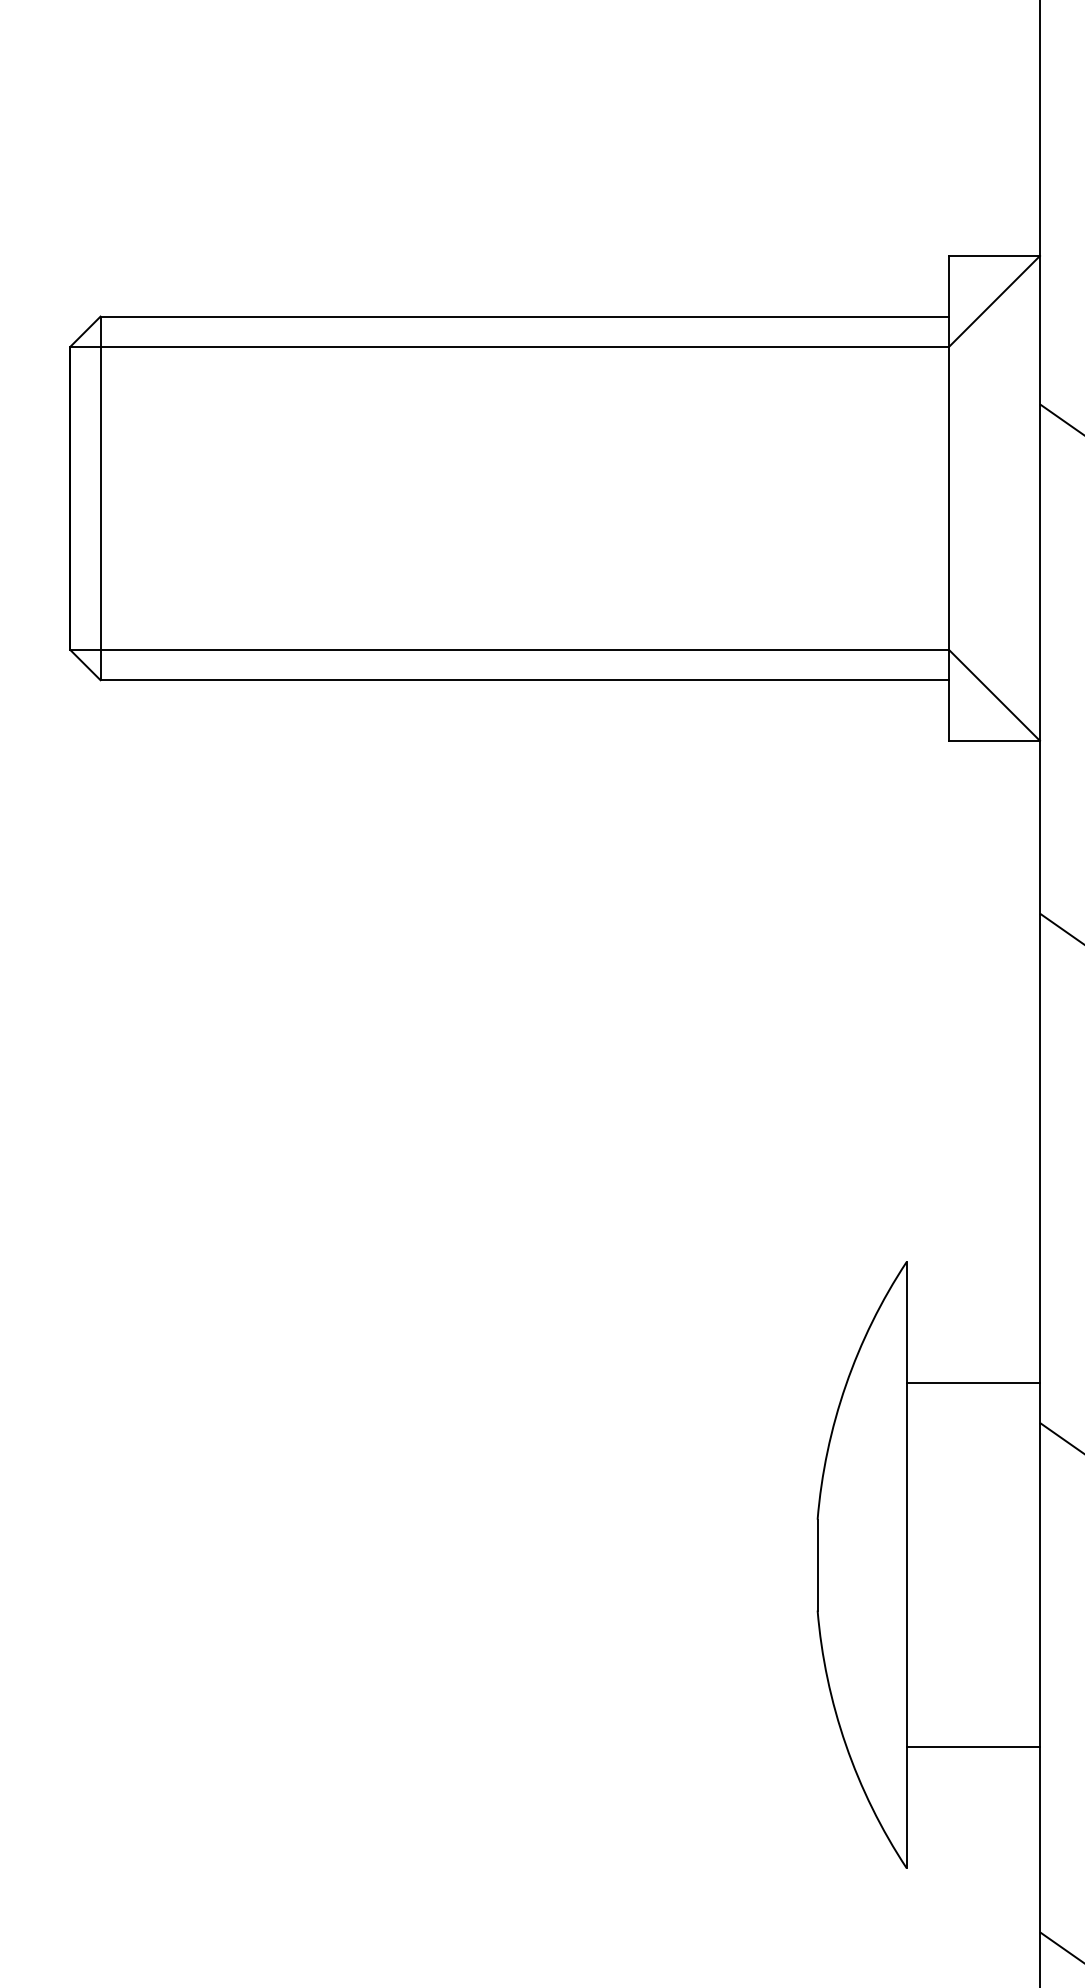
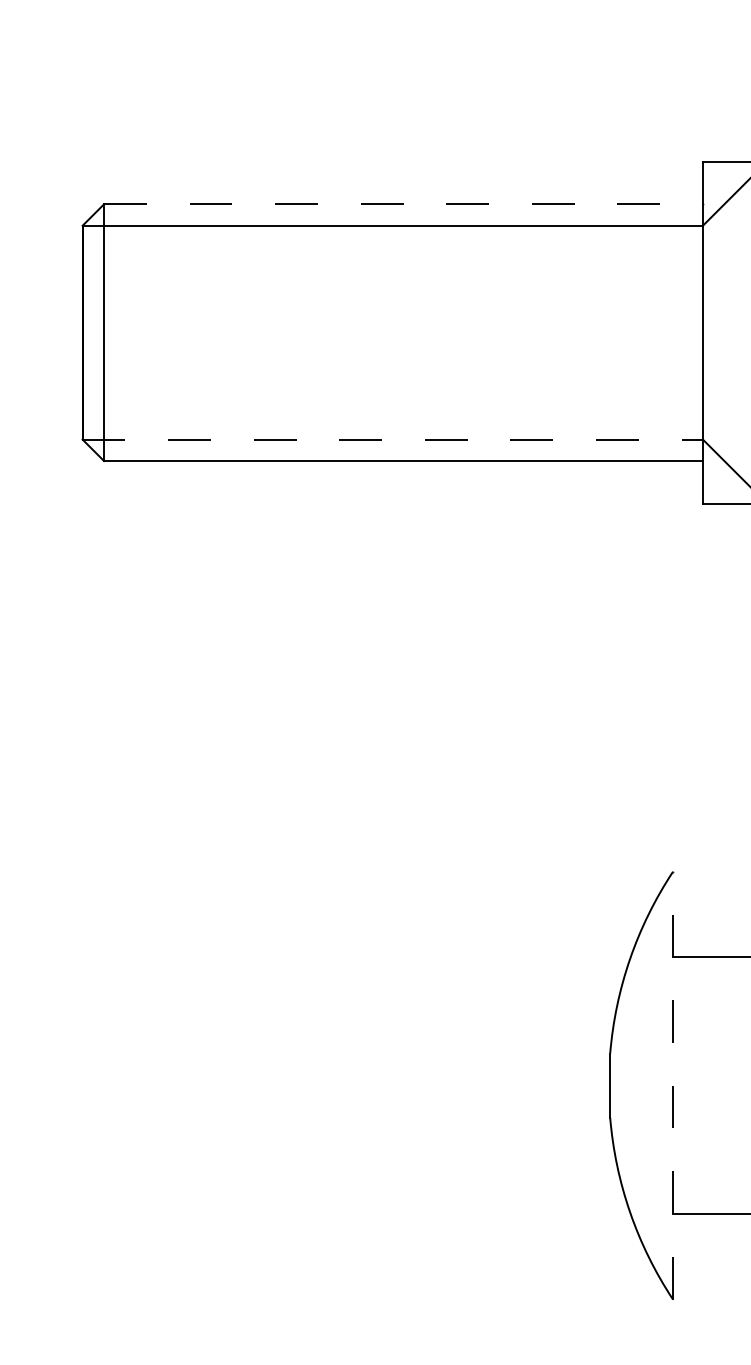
line: (525, 316) -> (403, 204), solid -> dashed
line: (510, 649) -> (393, 439), solid -> dashed
line: (906, 1564) -> (672, 1085), solid -> dashed

